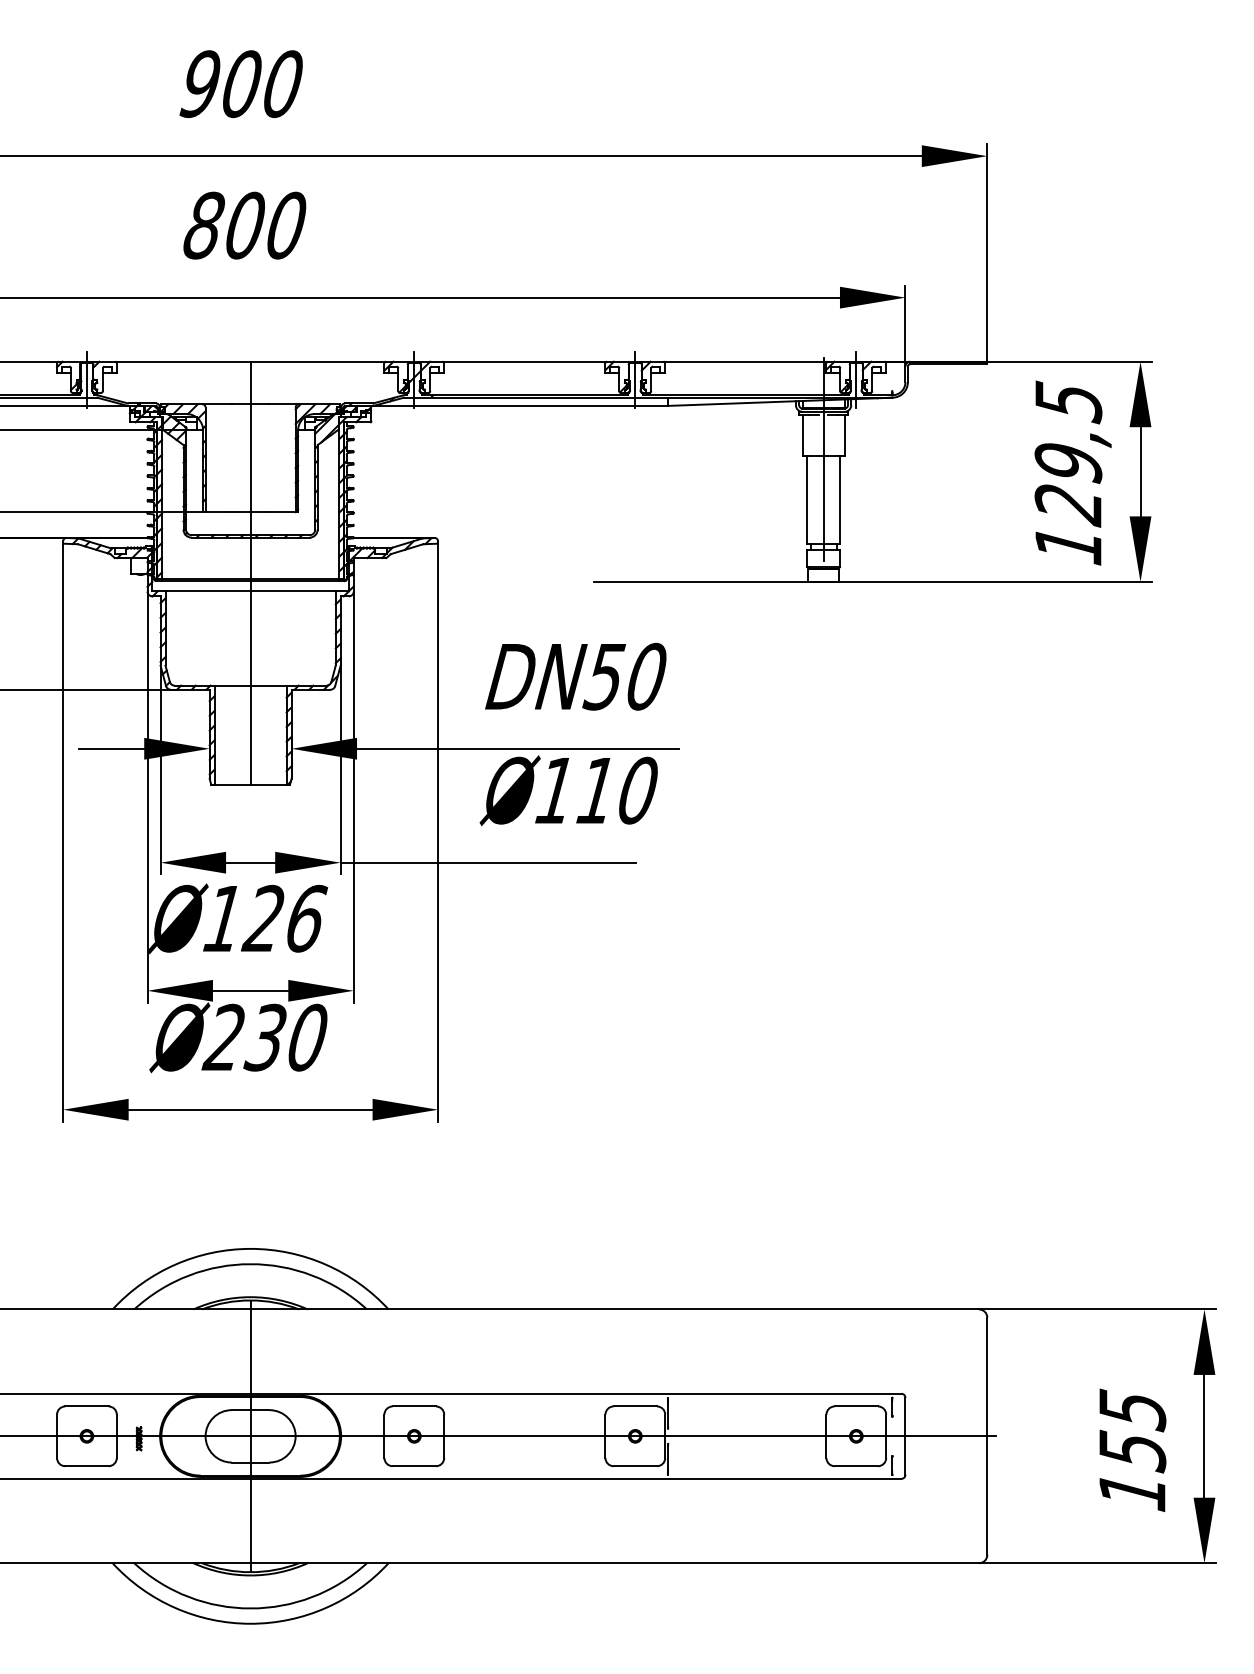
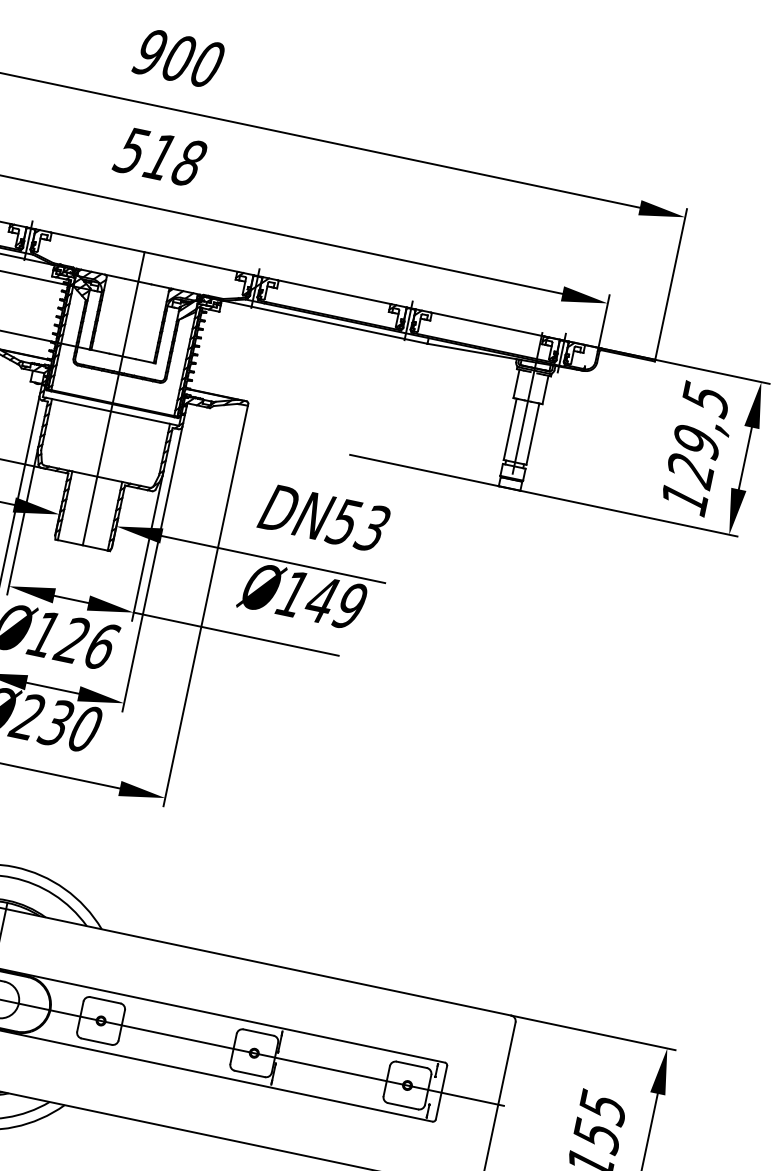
text: (243, 225) -> (159, 156), 800 -> 518
text: (644, 676) -> (371, 527), DN50 -> DN53
text: (616, 790) -> (335, 602), 110 -> 149

